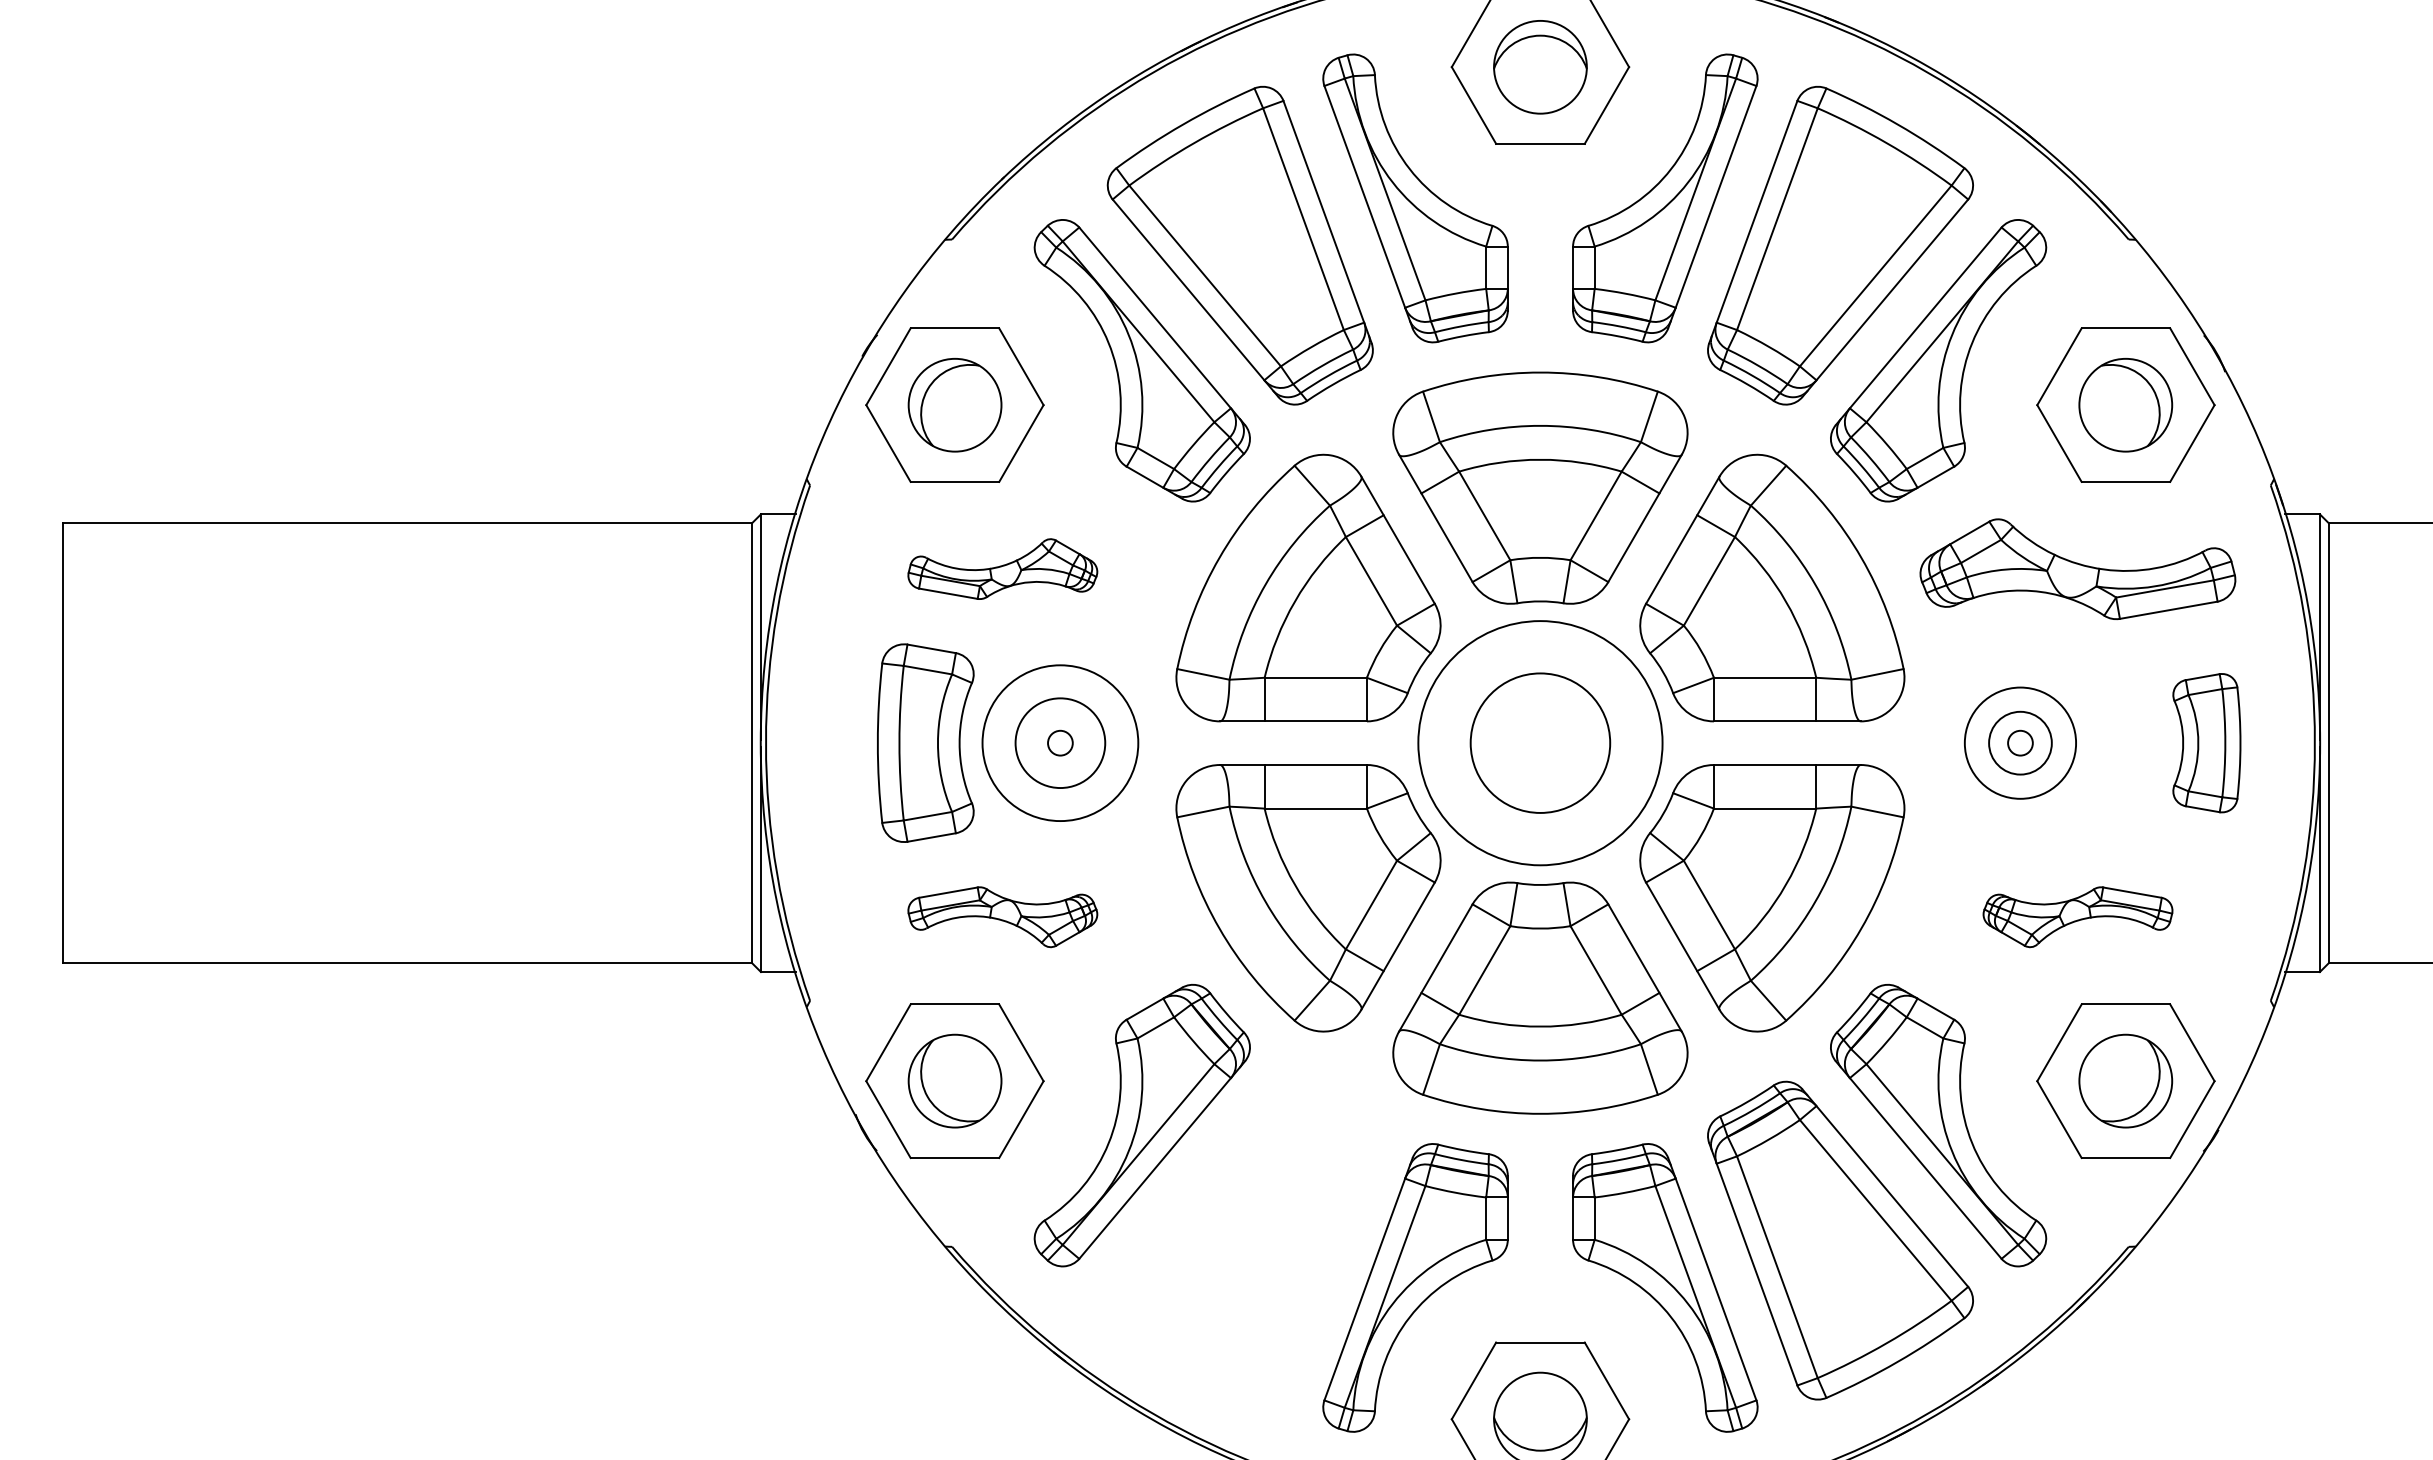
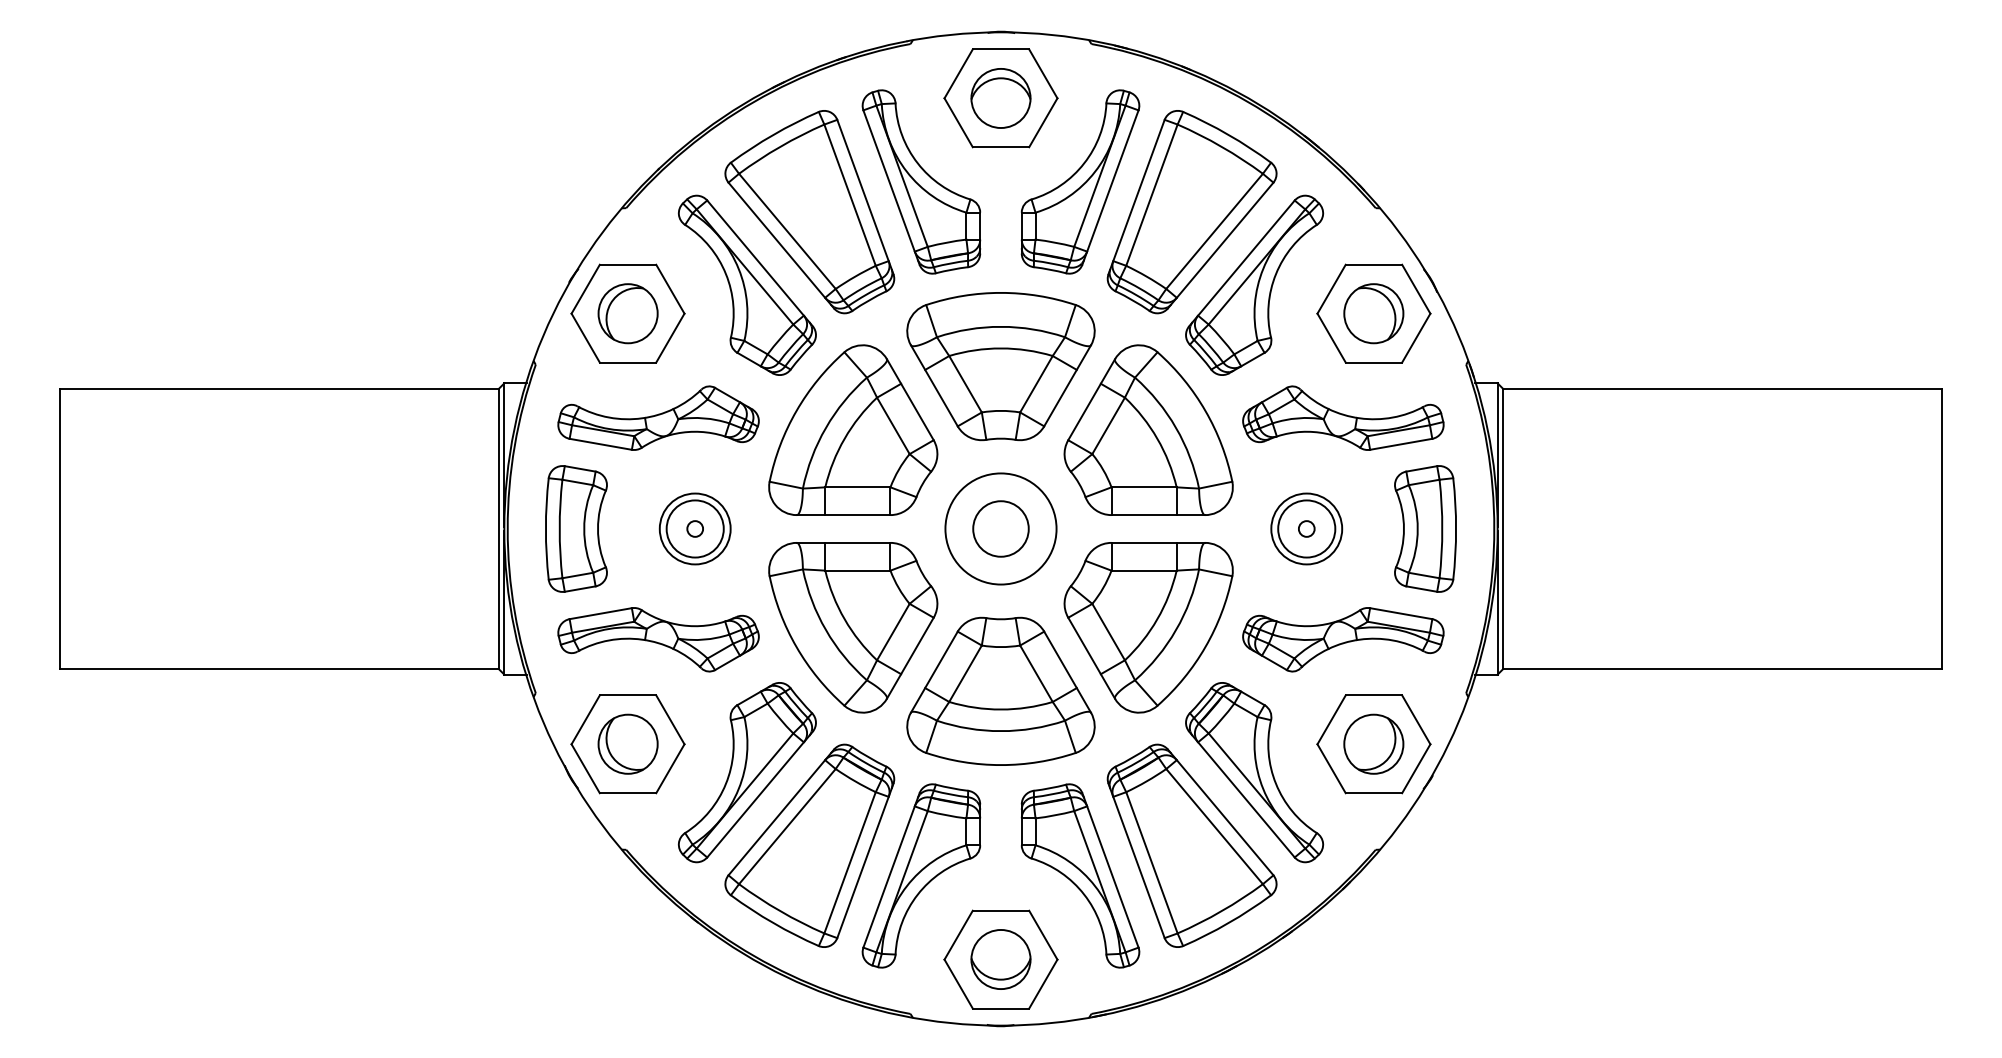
part: (1002, 568) -> (658, 417), size x1.67
part: (925, 742) -> (576, 528), moved
circle: (1059, 742) -> (694, 528), size x0.71
circle: (1539, 742) -> (1000, 528), size x0.62
circle: (1539, 742) -> (1000, 528), size x0.71
circle: (2020, 742) -> (1306, 528), size x1.43
part: (2206, 742) -> (1425, 528), size x1.43
part: (1002, 916) -> (658, 639), size x1.67
part: (2078, 916) -> (1343, 639), size x1.67
part: (1239, 1240) -> (809, 845), added

